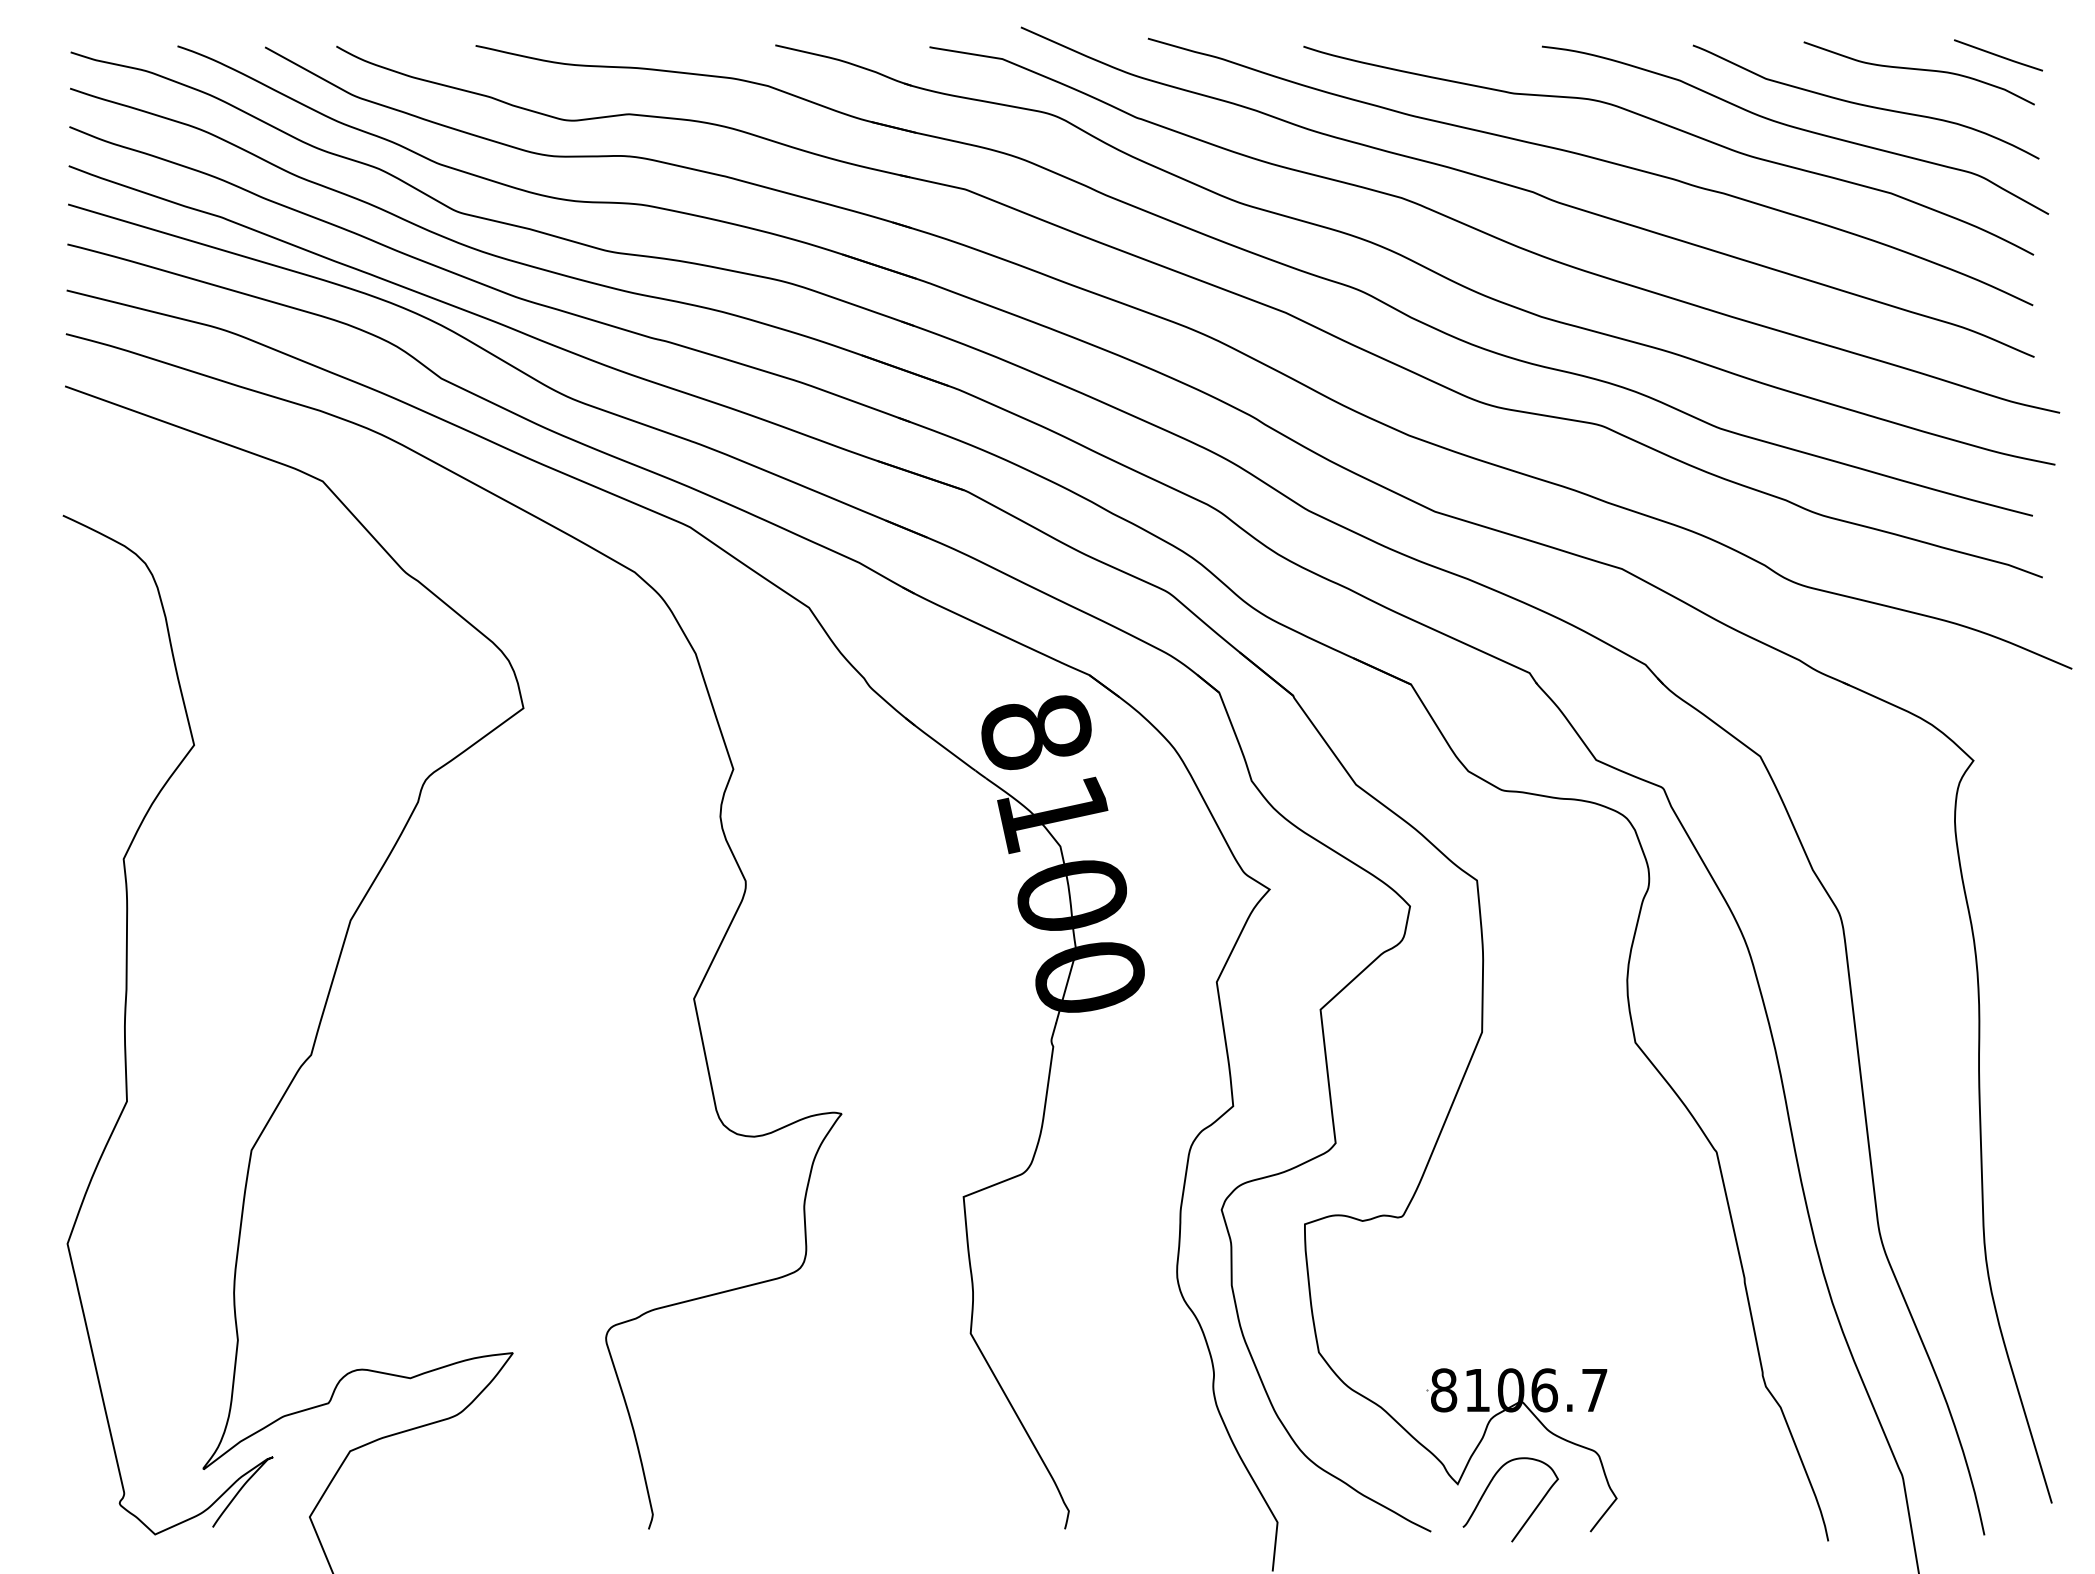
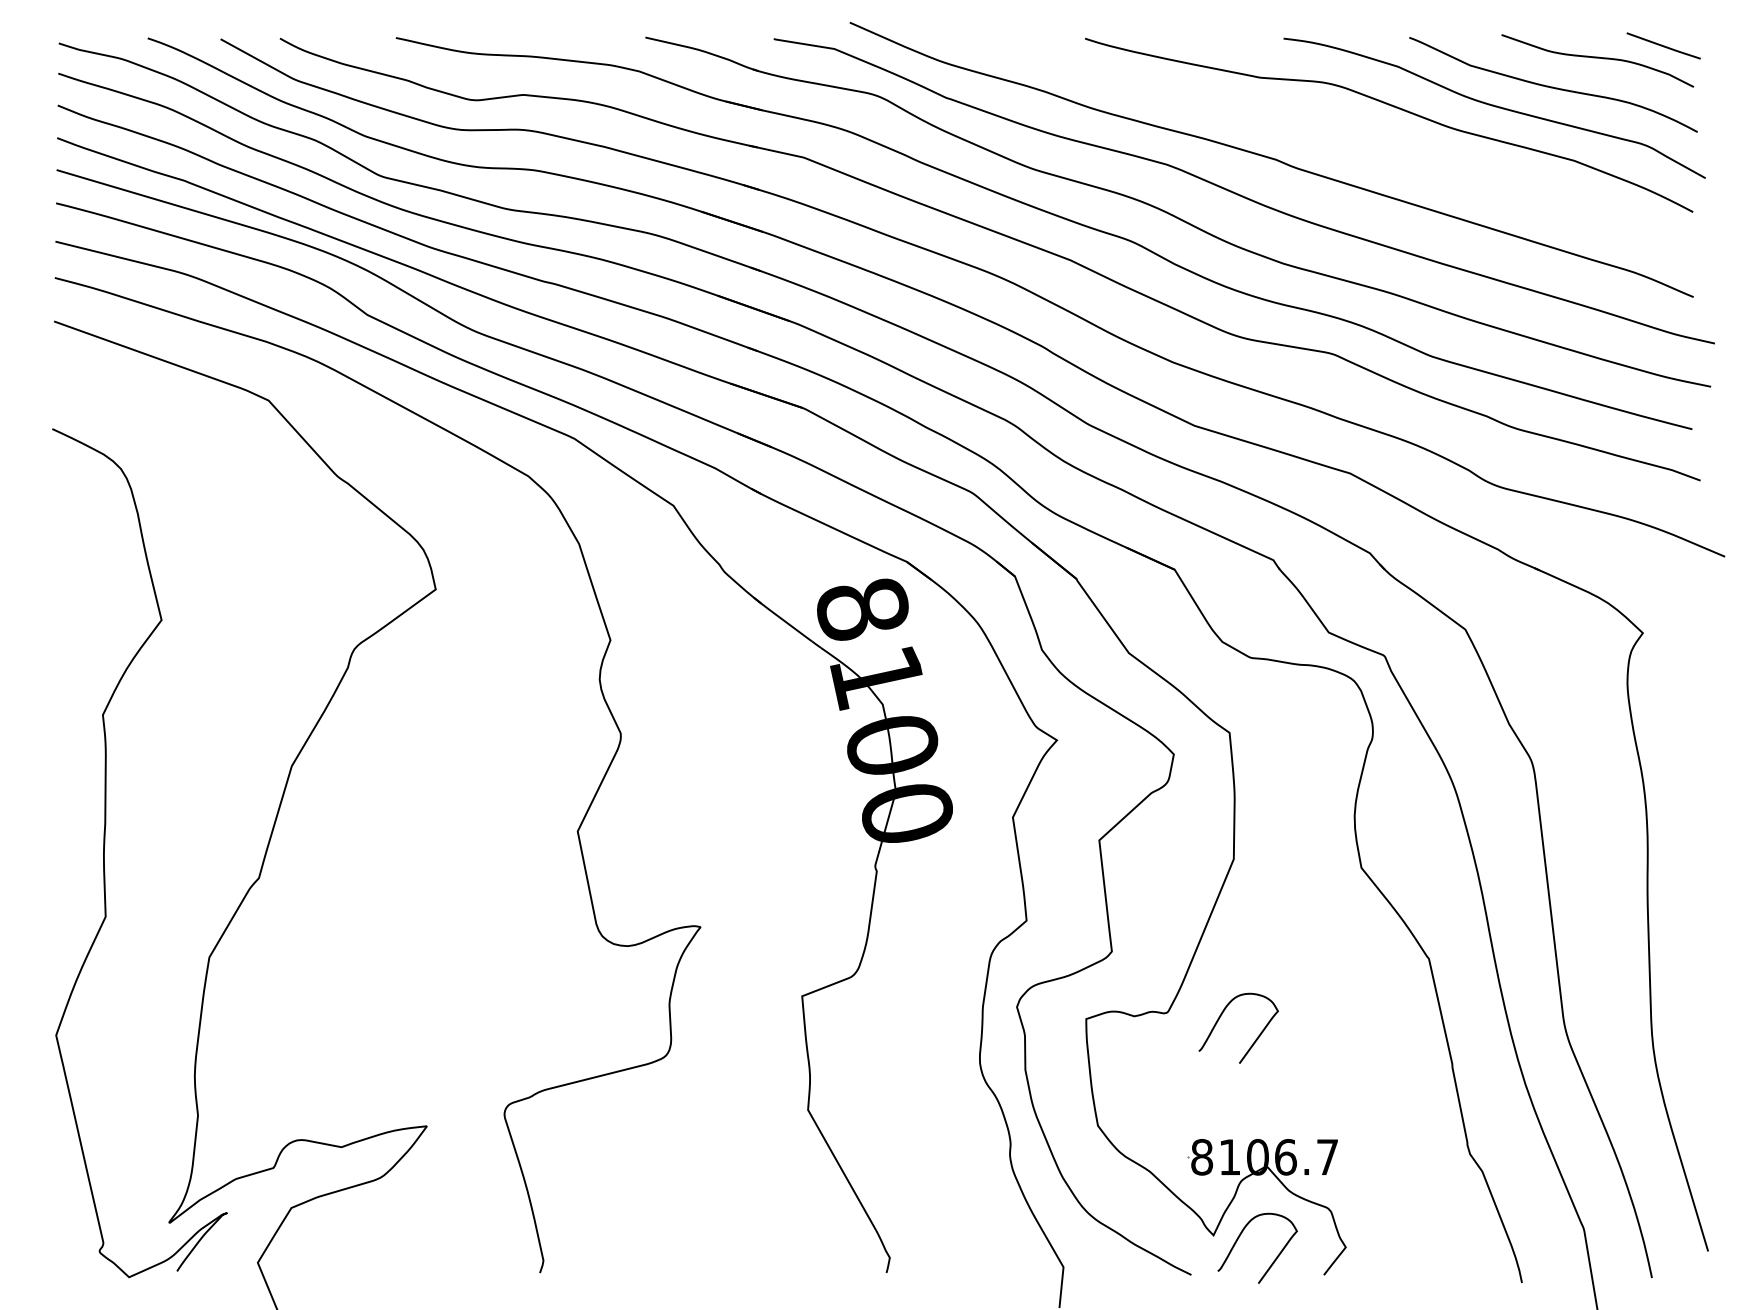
curve: (1593, 159) -> (1326, 132), removed
curve: (1467, 1221) -> (1221, 1016), added

